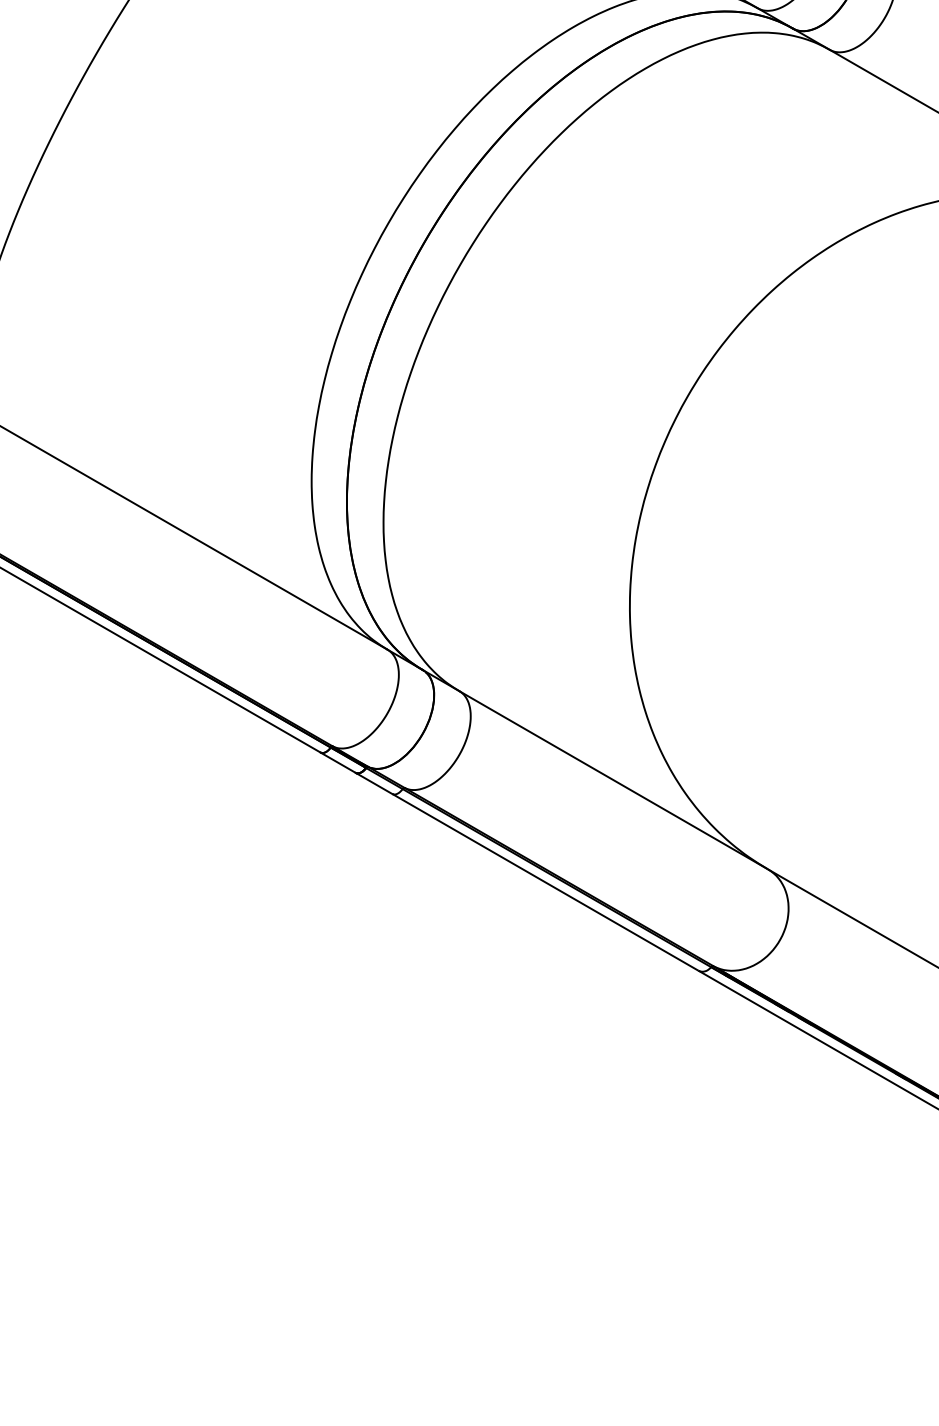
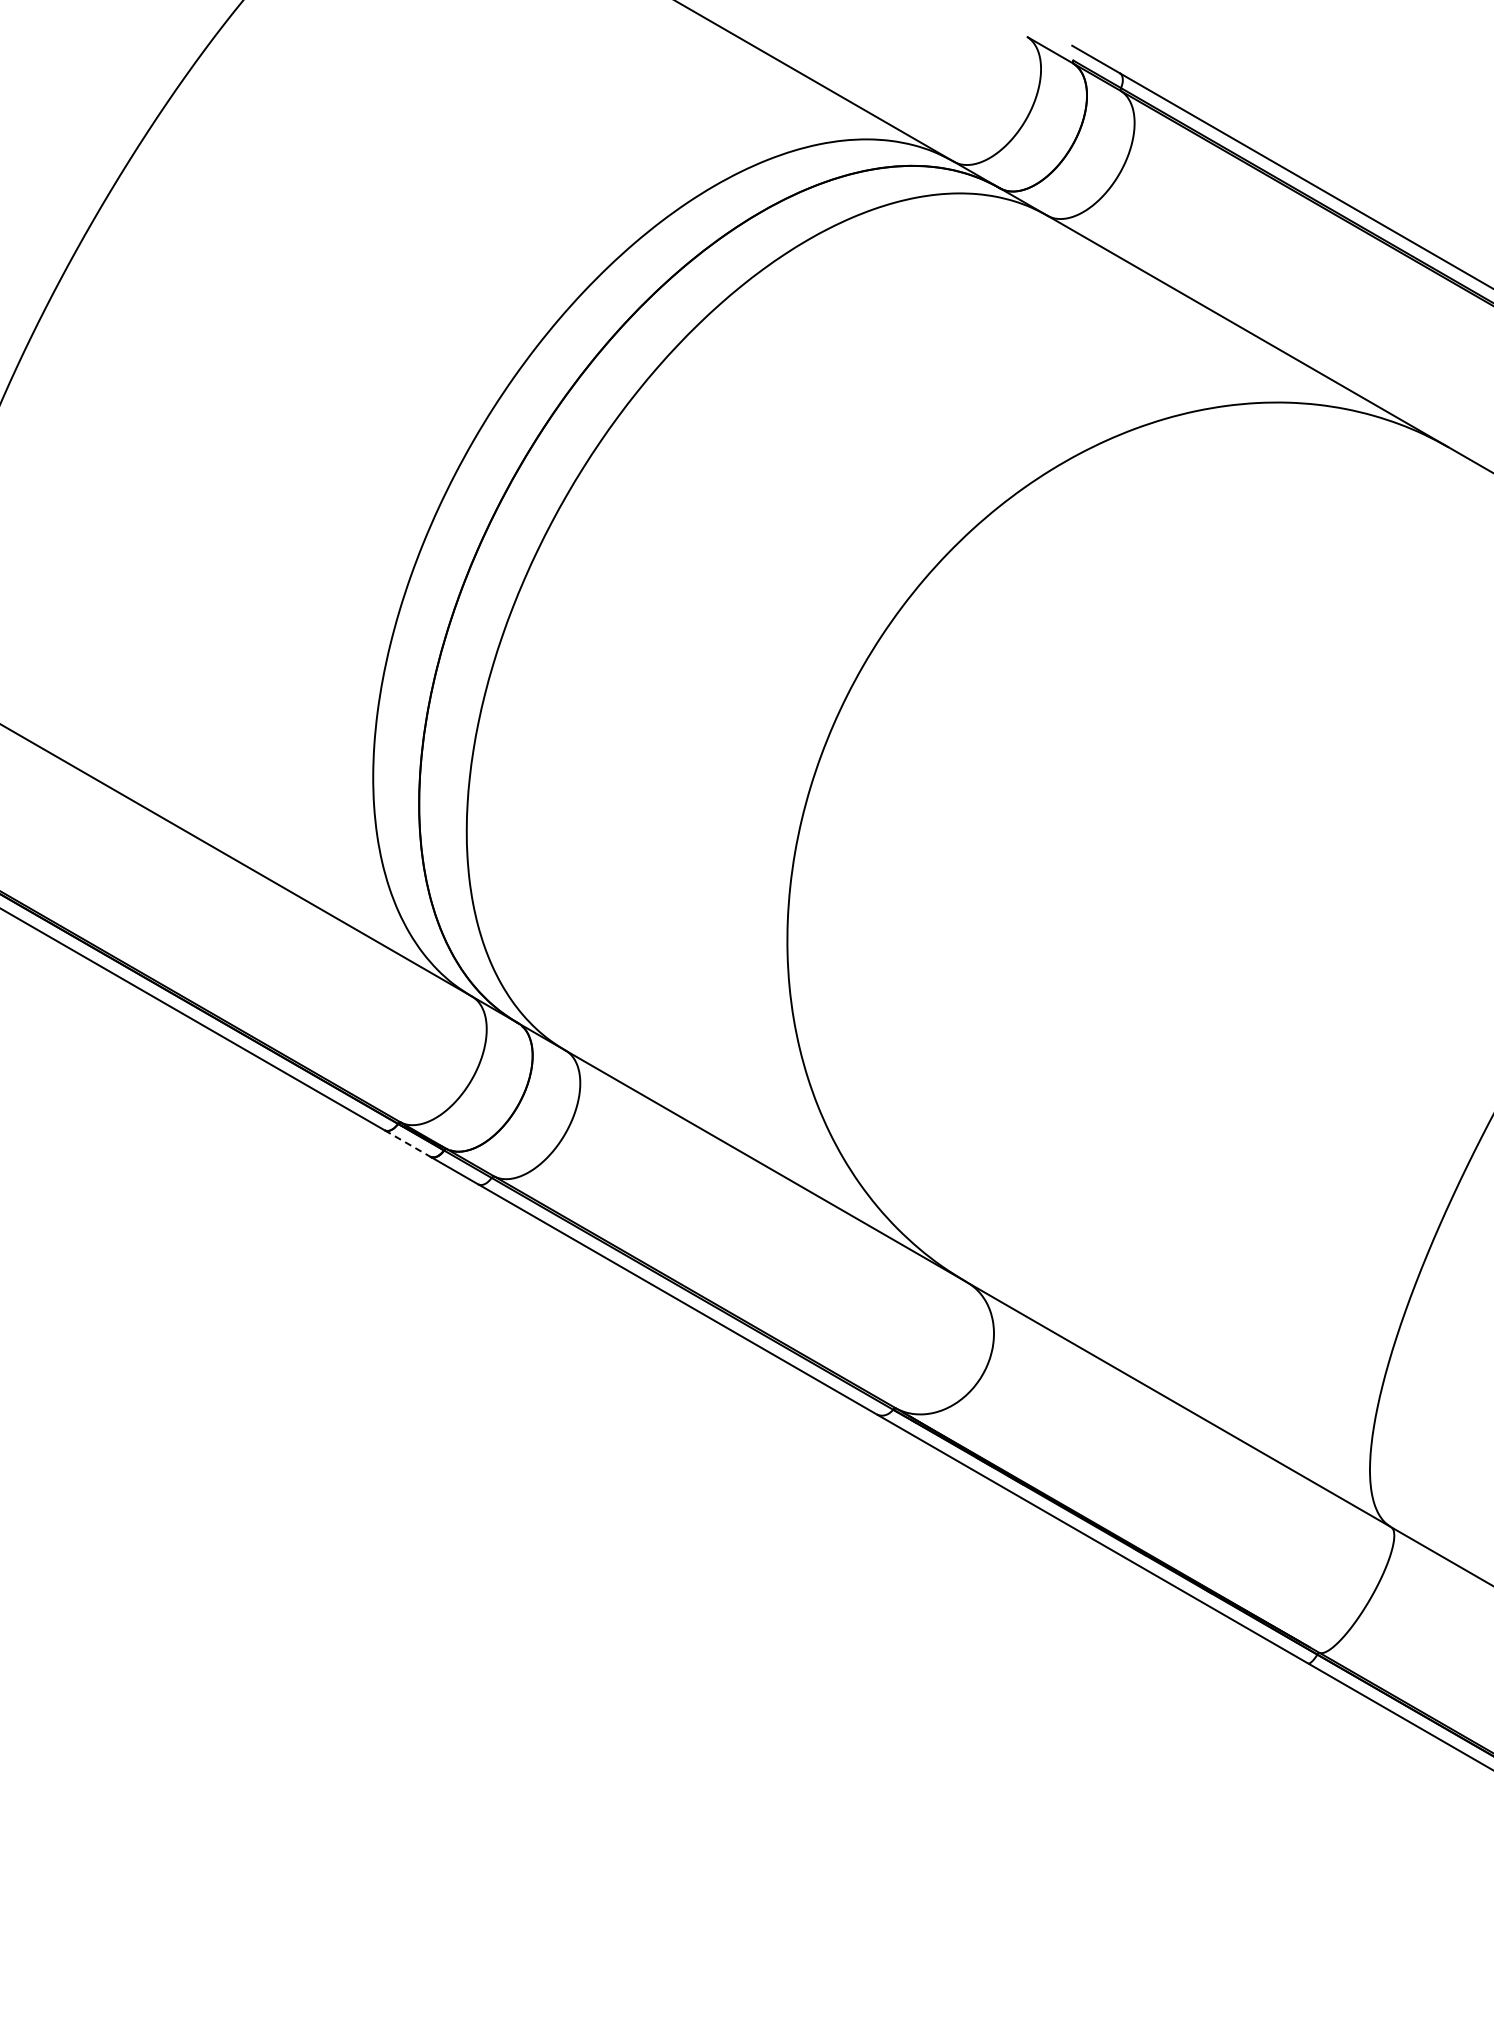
line: (337, 762) -> (407, 1143), solid -> dashed

